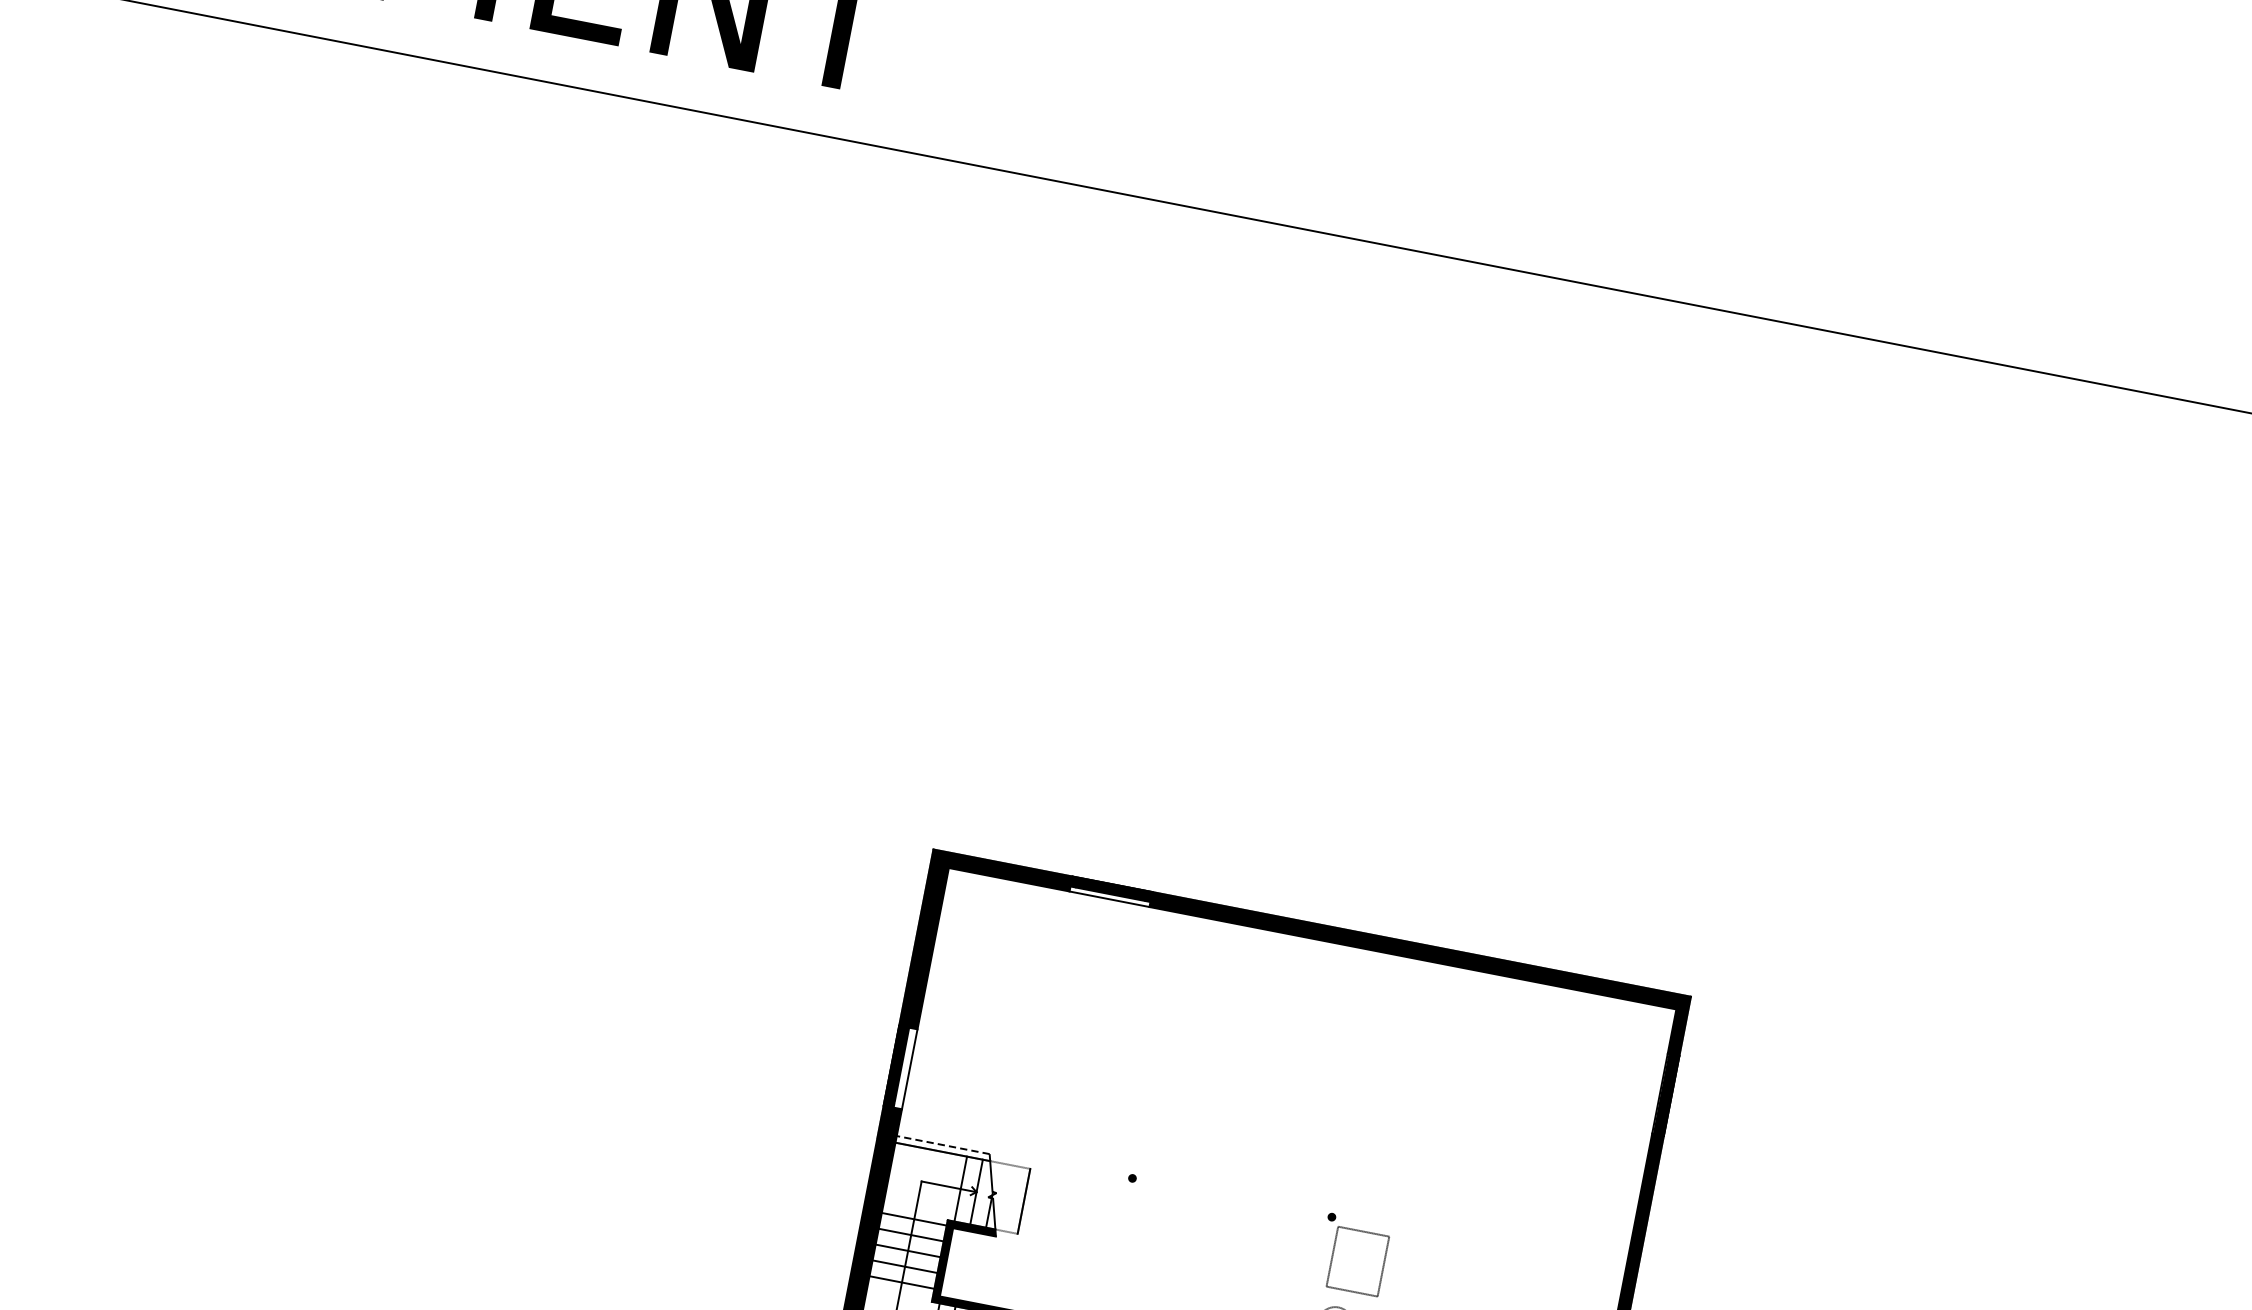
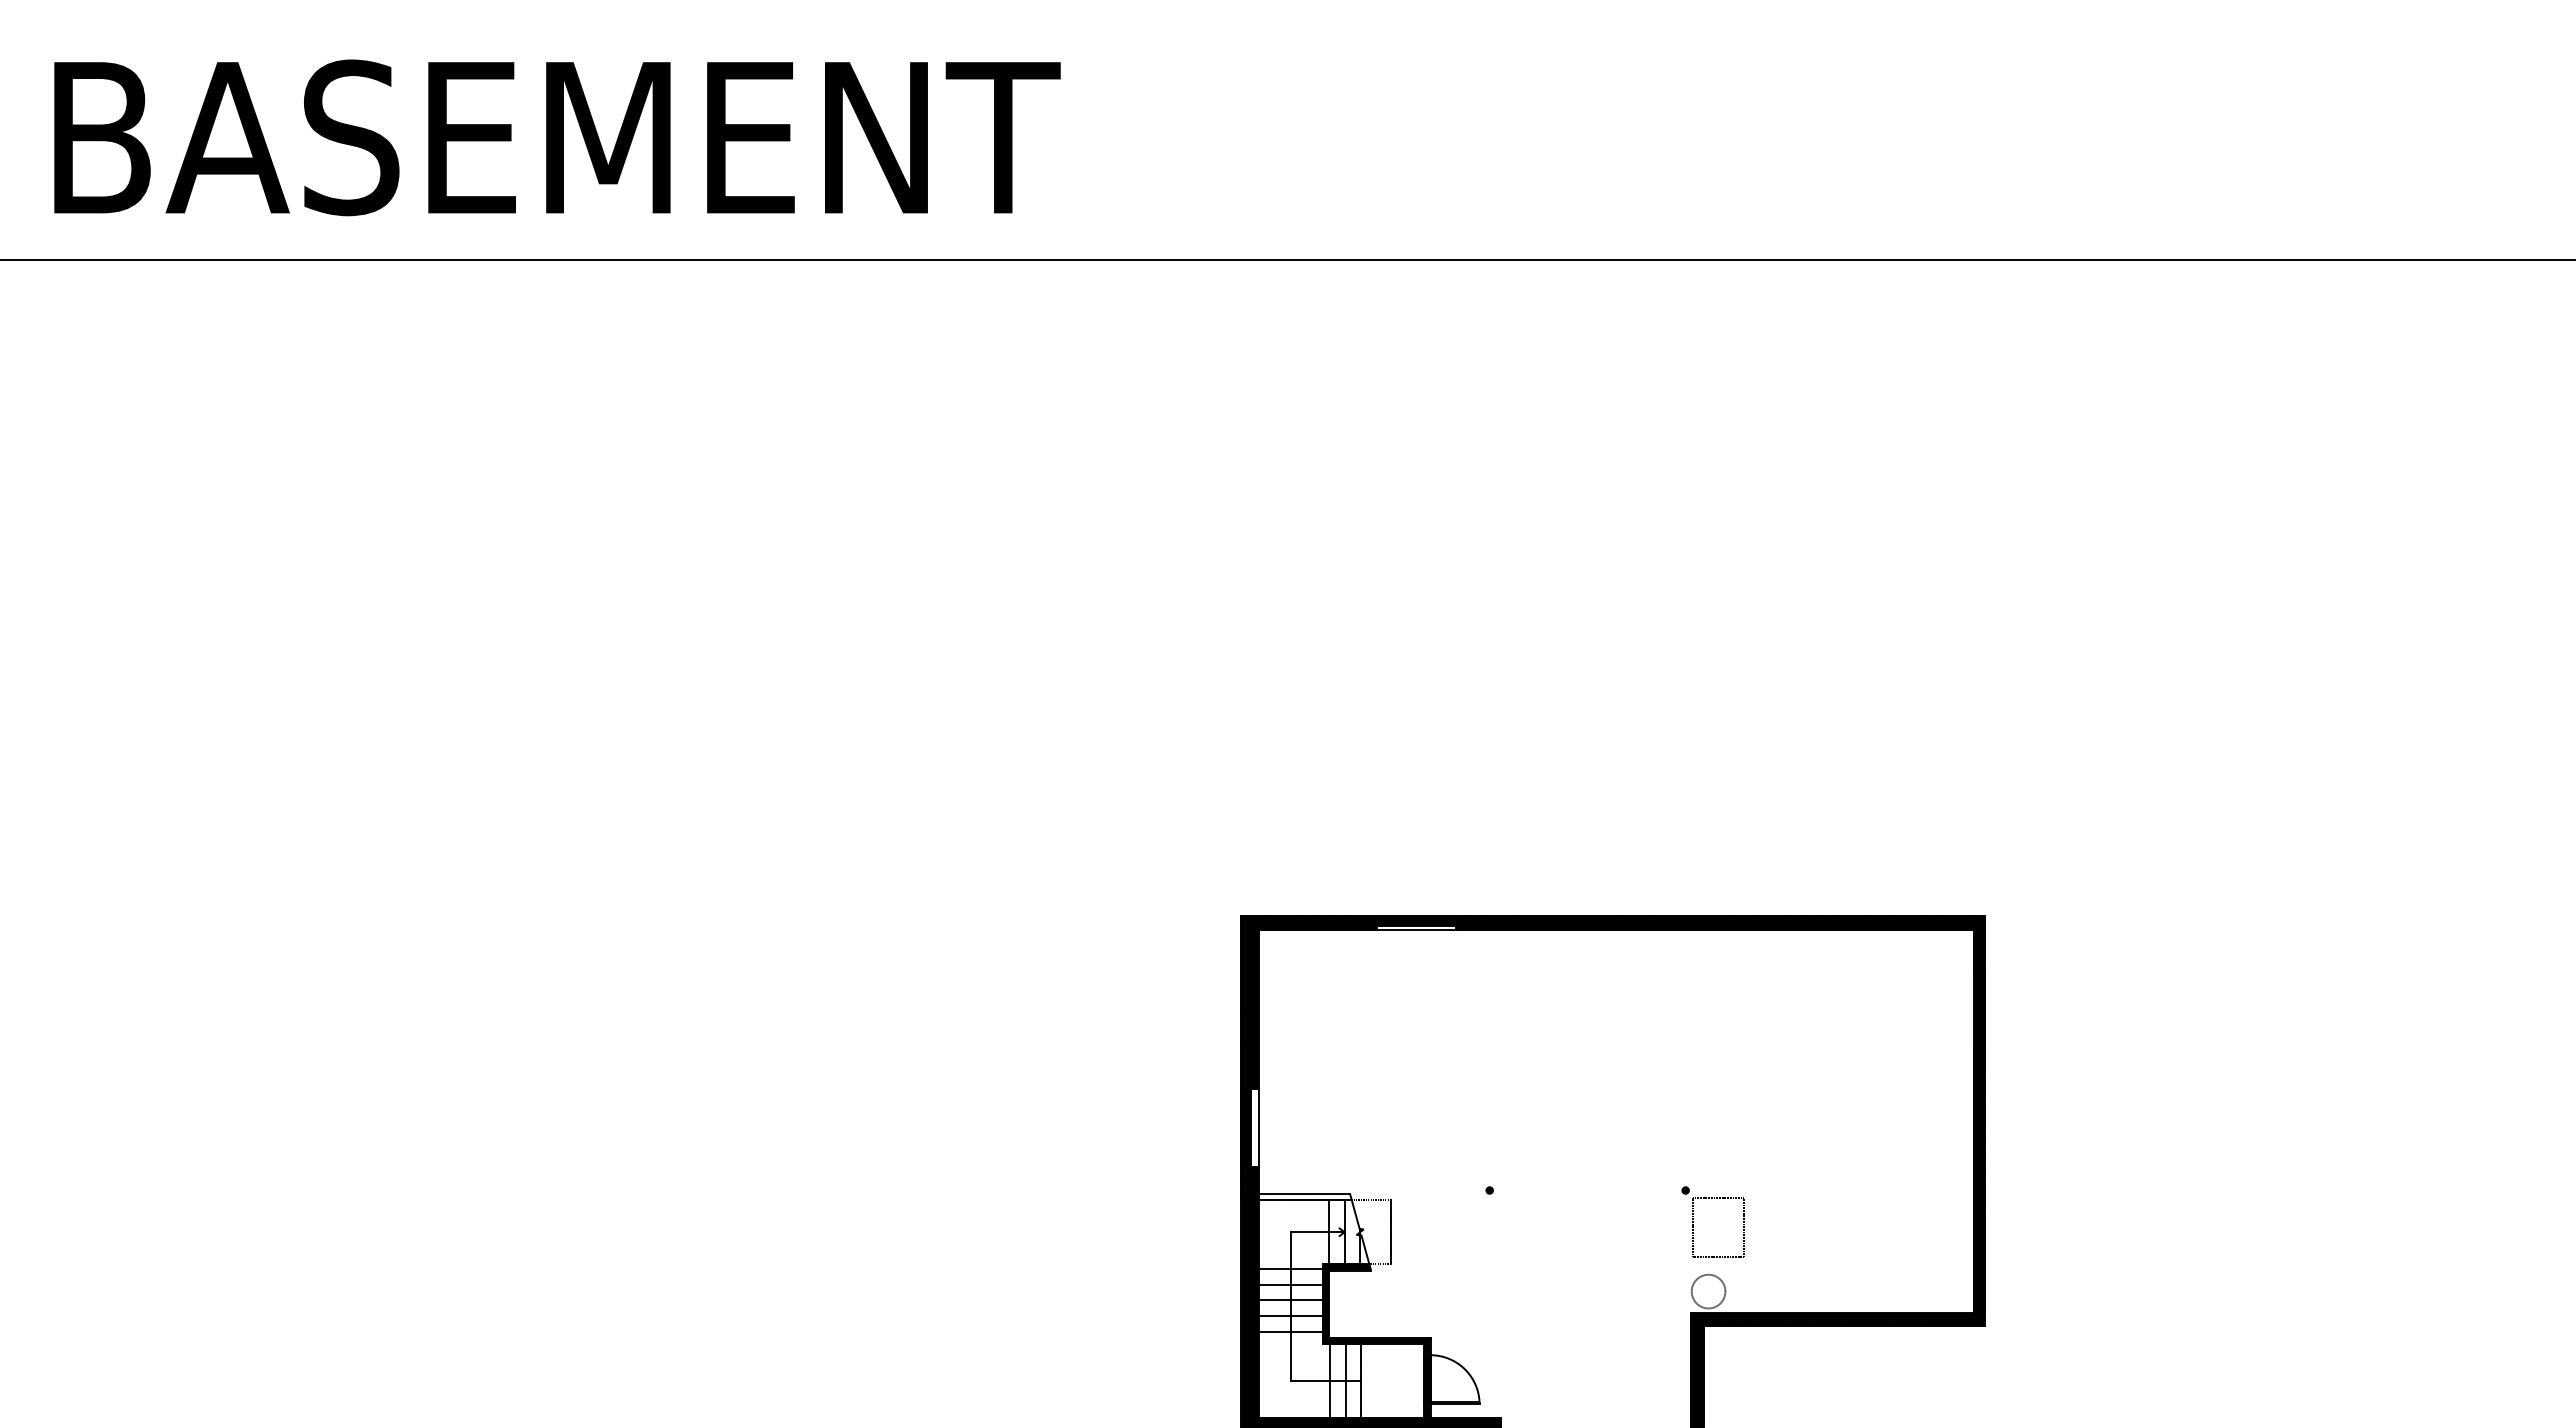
line: (943, 1144) -> (1304, 1193), dashed -> solid

